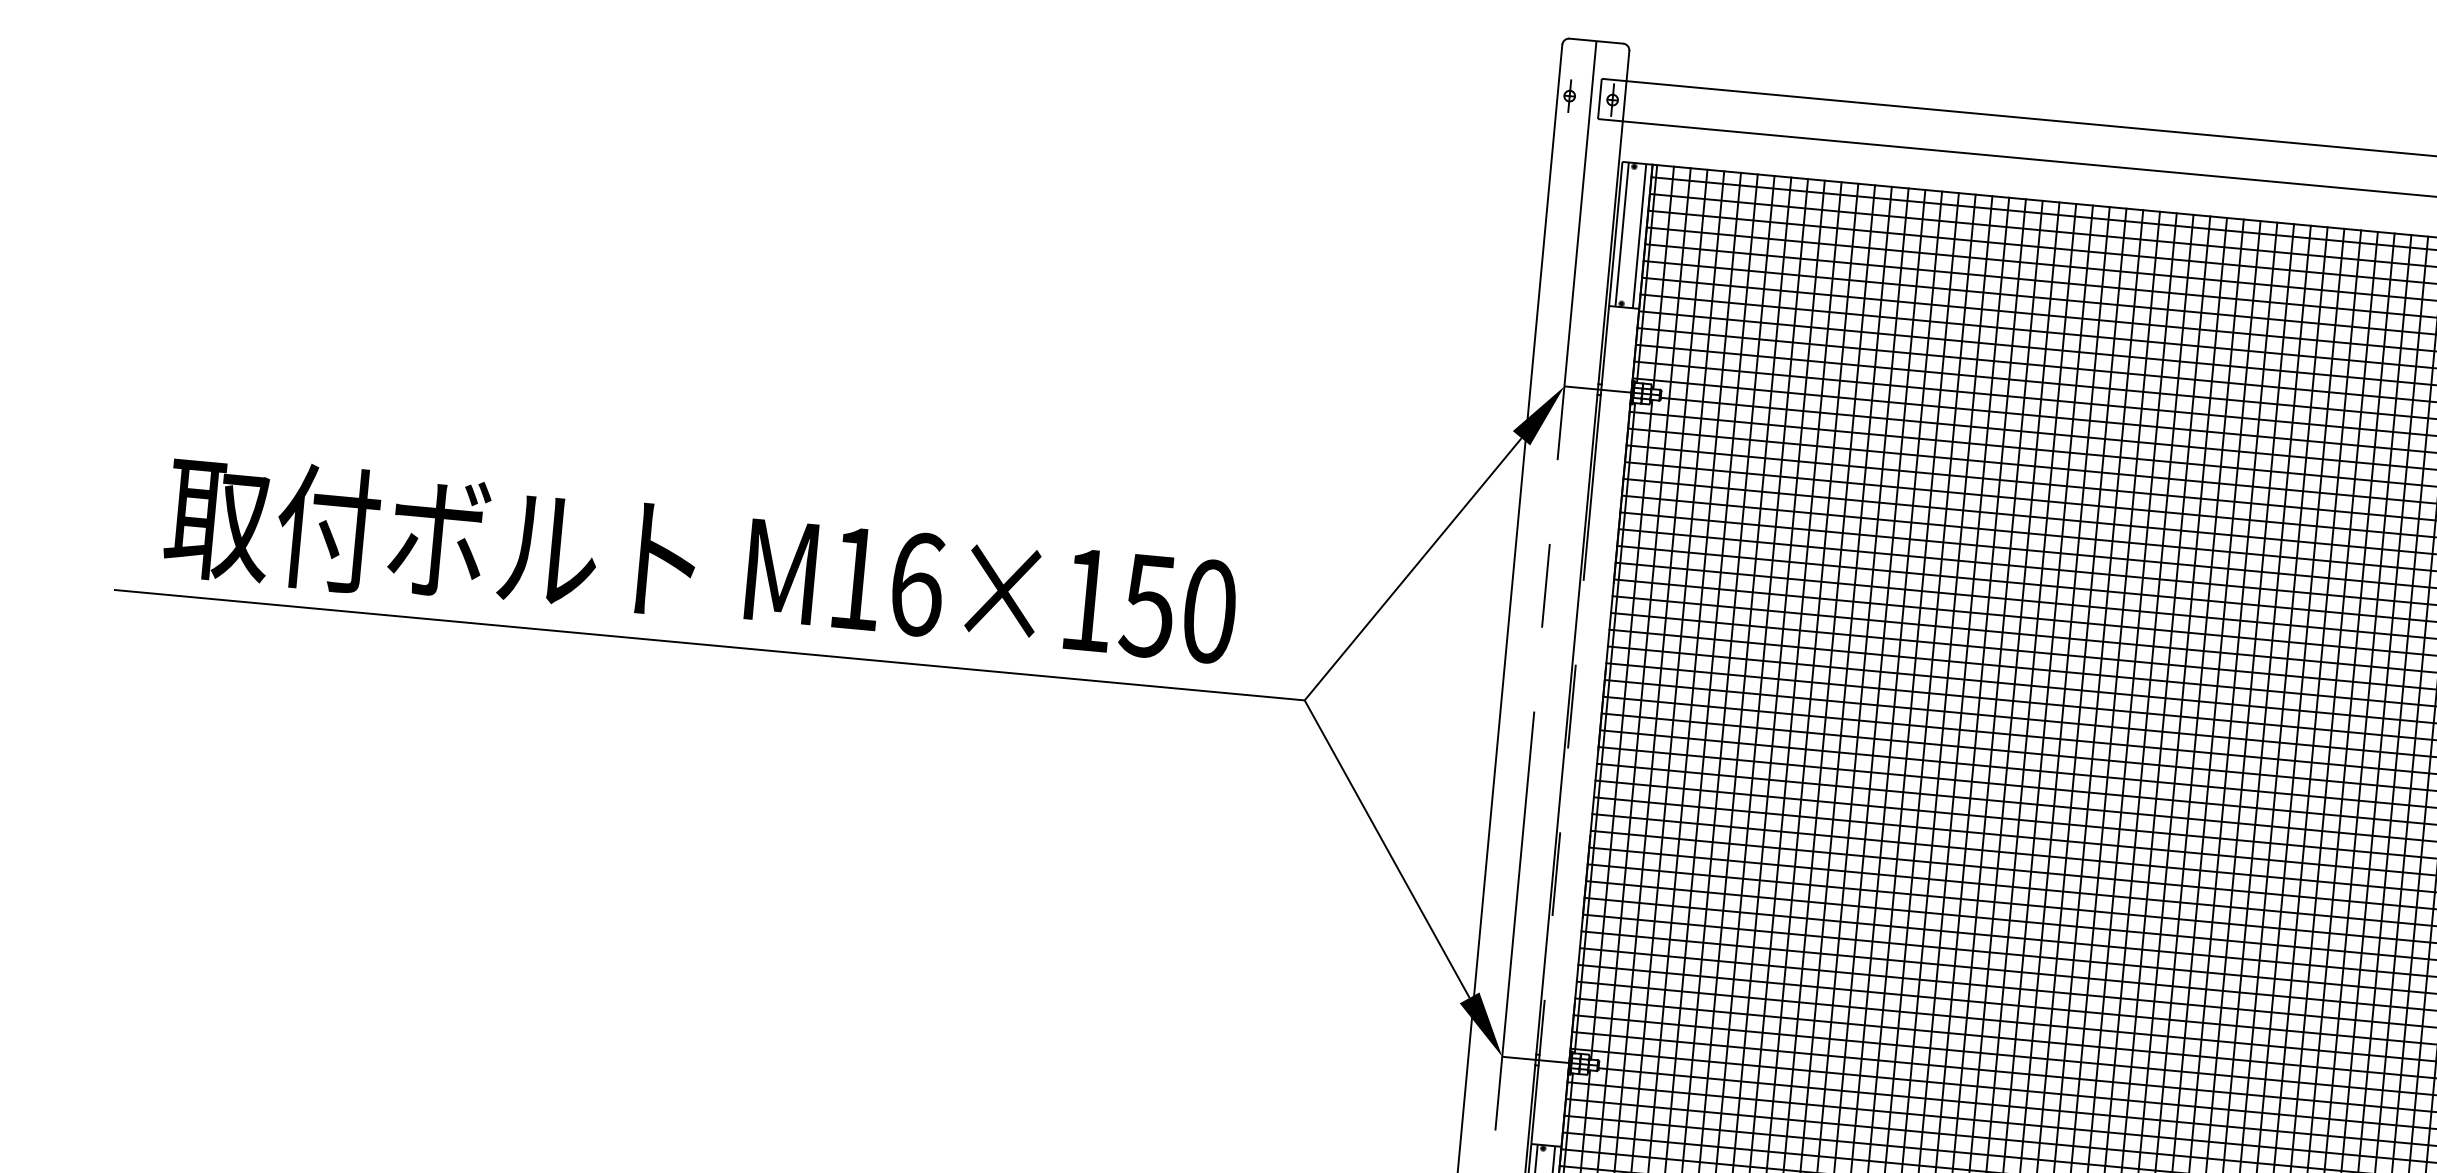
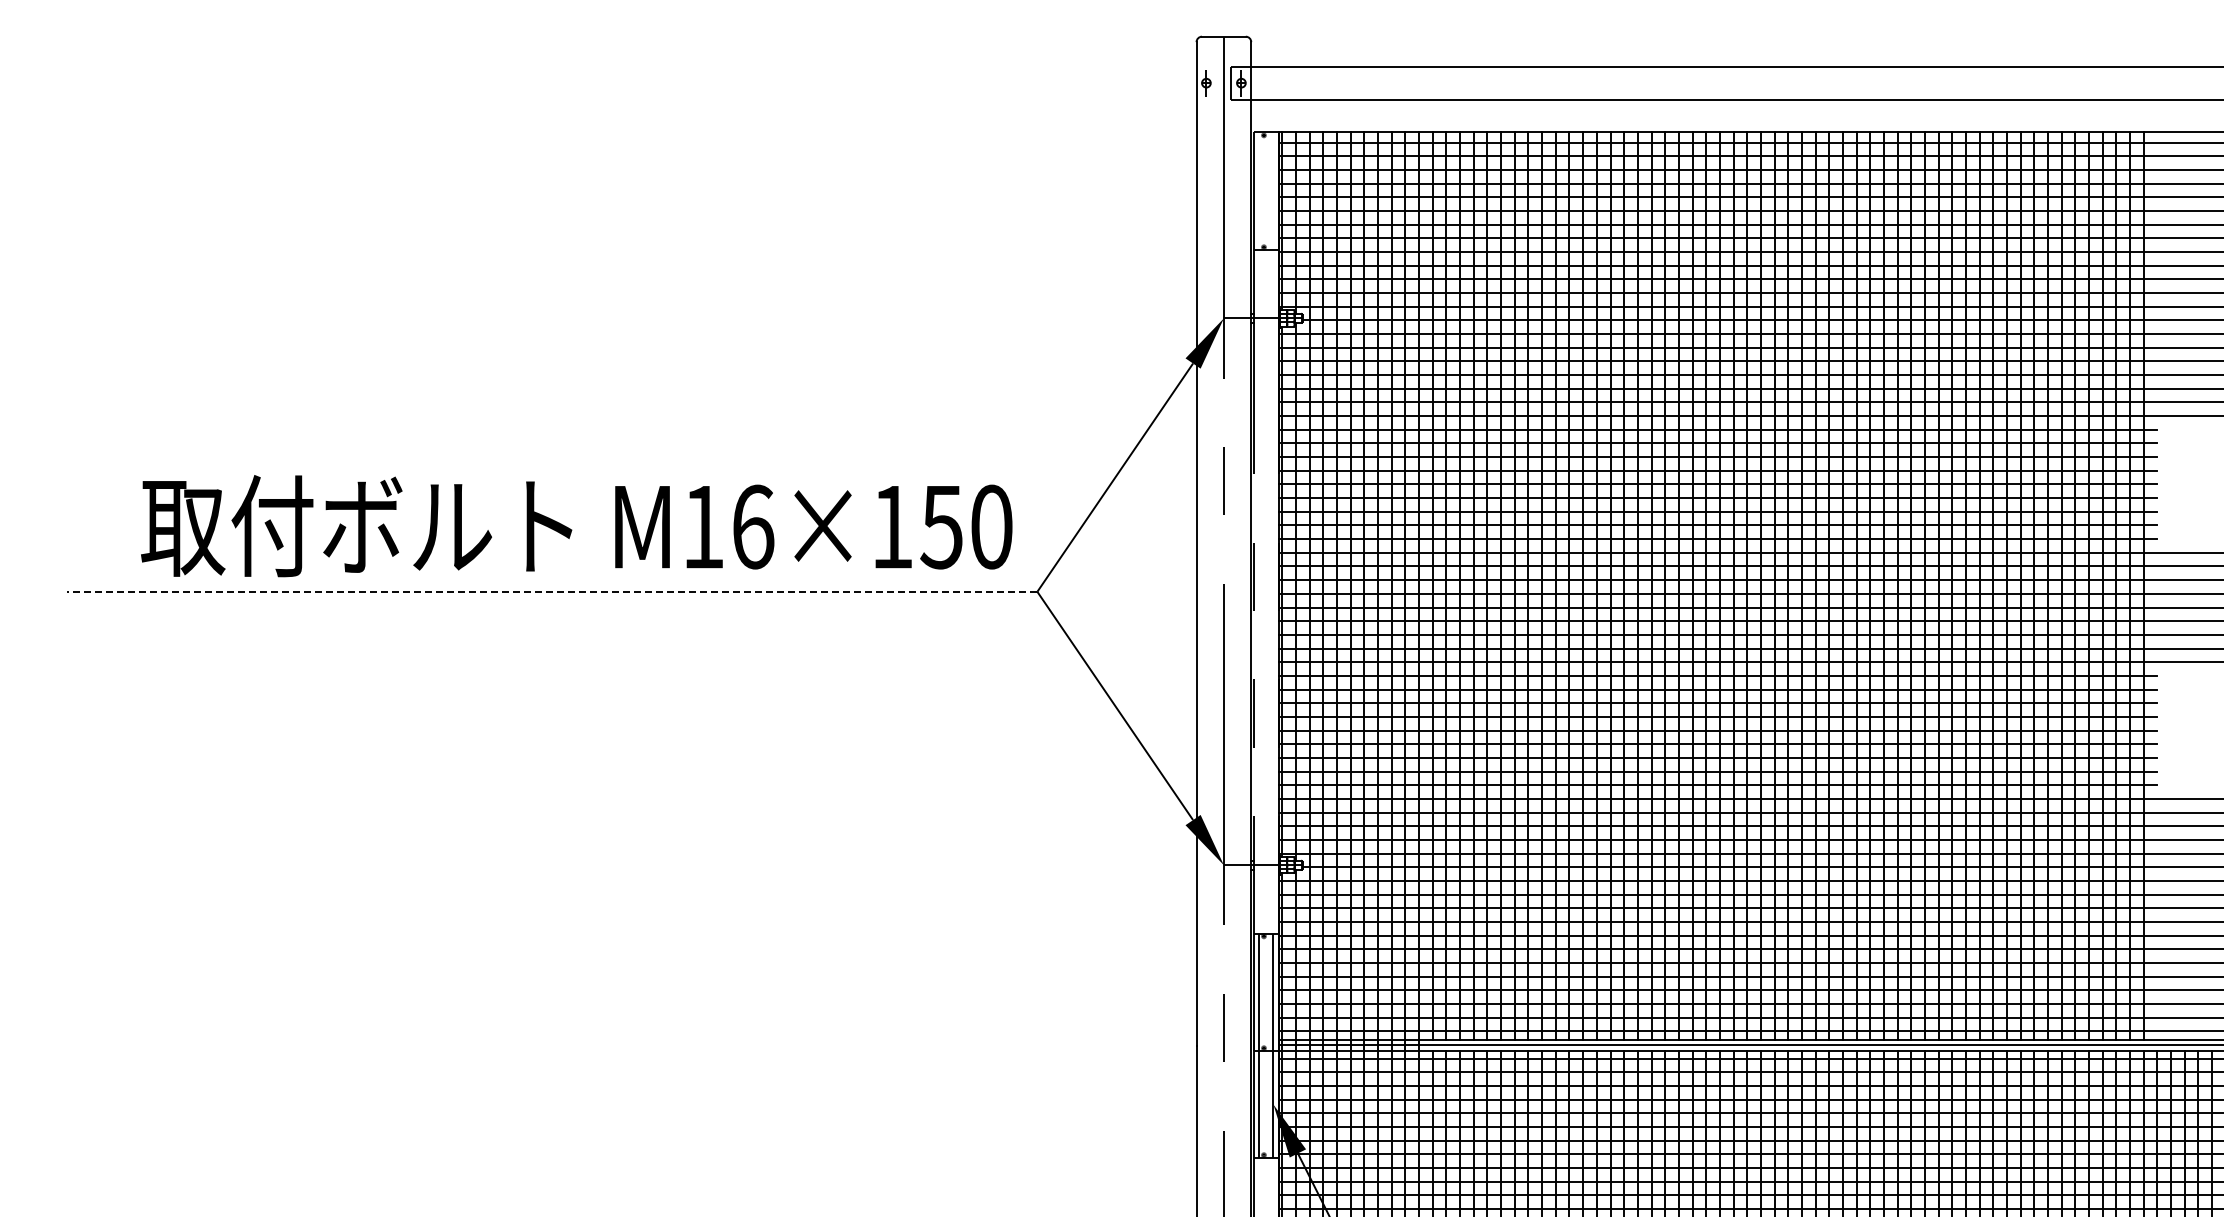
line: (1622, 233) -> (1259, 190), removed
line: (1639, 235) -> (1273, 190), removed
text: (700, 563) -> (576, 526), moved
line: (709, 644) -> (551, 591), solid -> dashed

